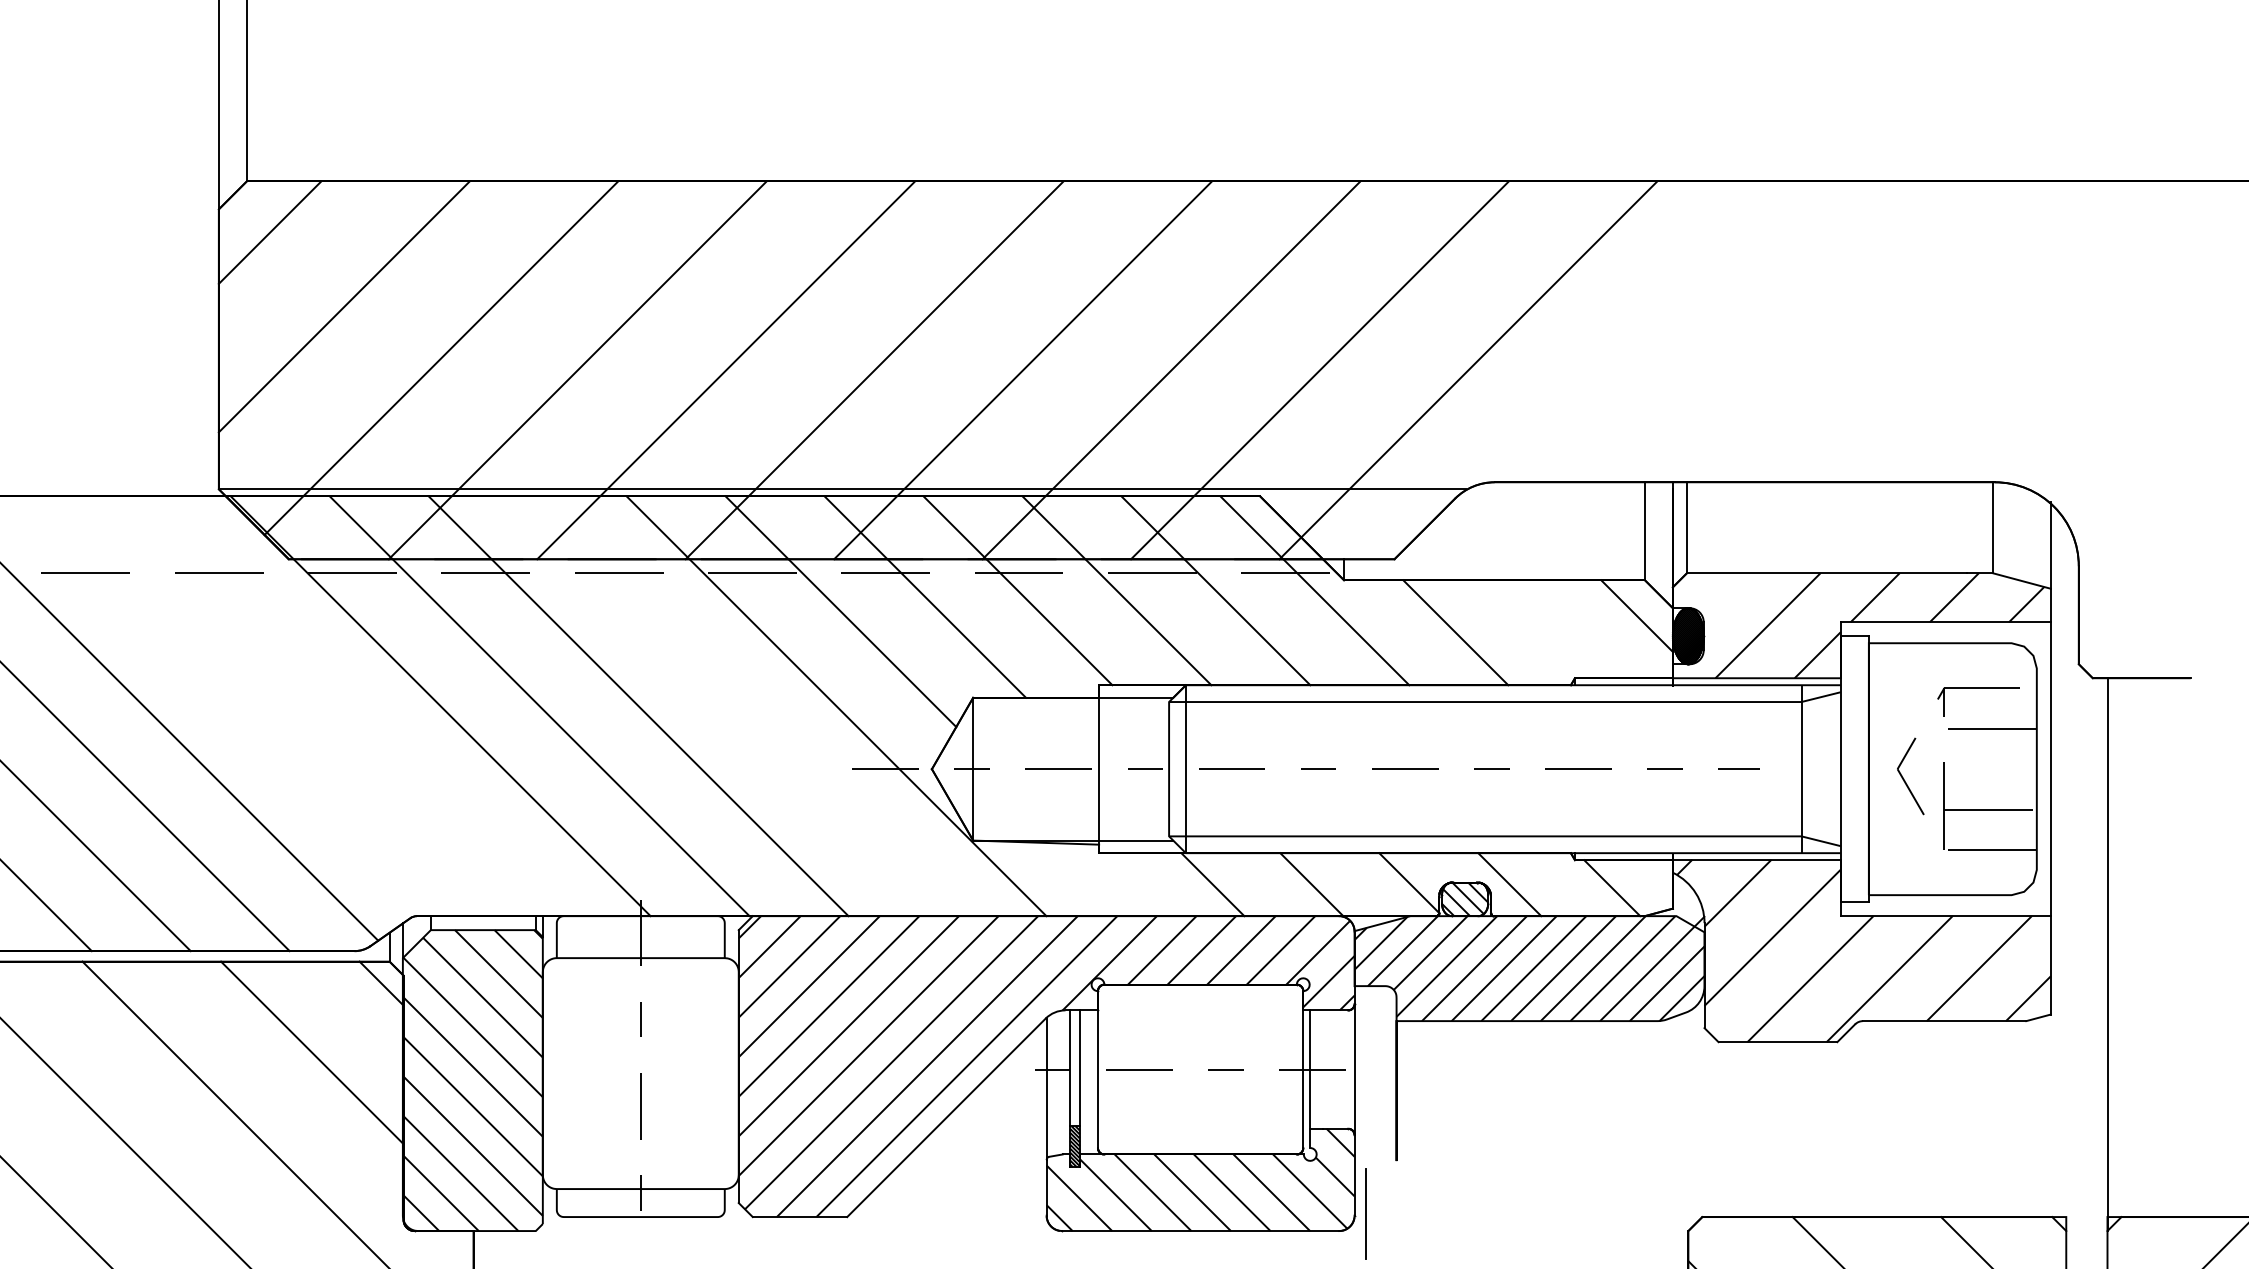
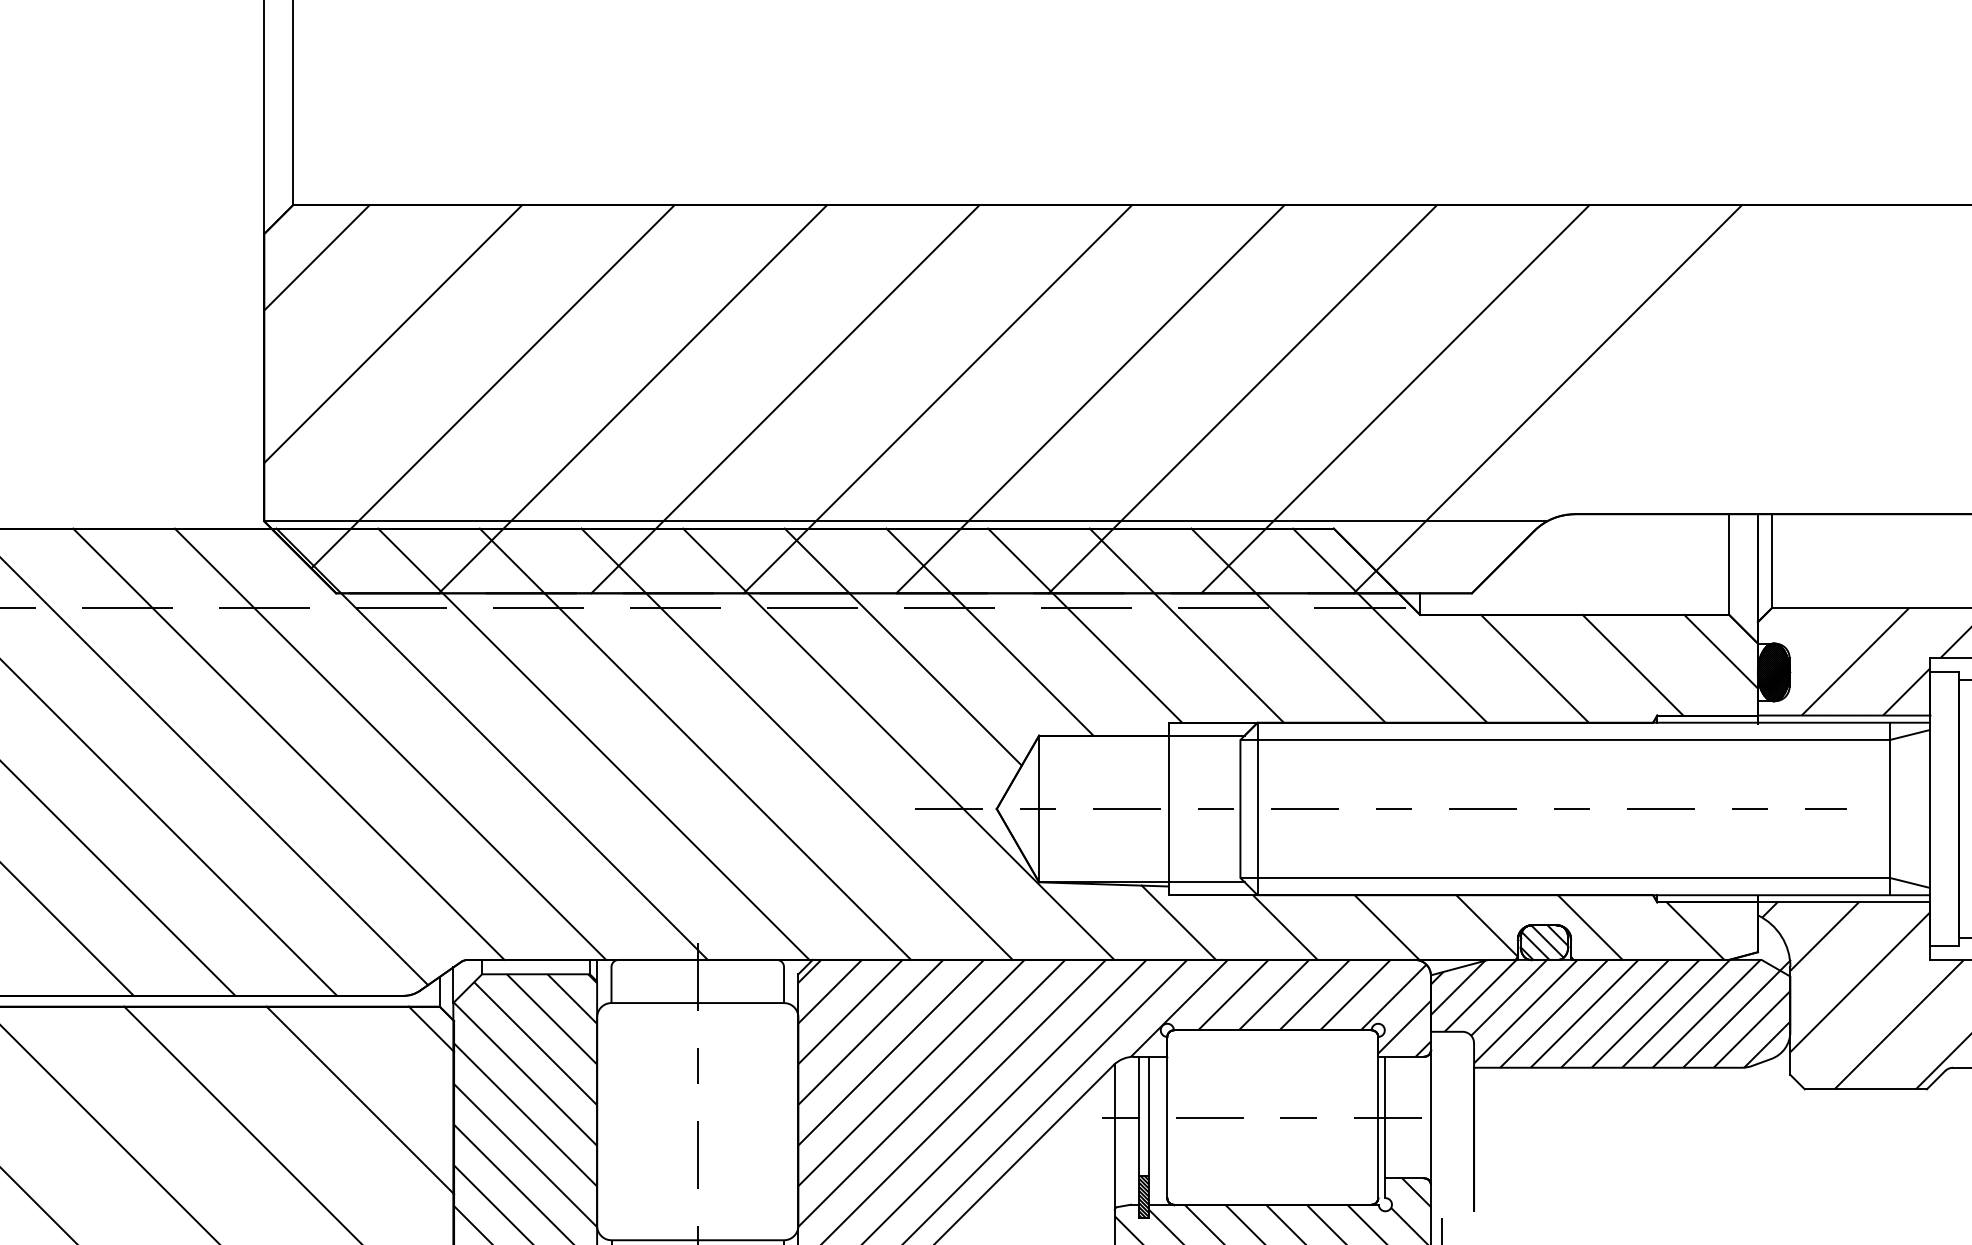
line: (1551, 629) -> (1633, 665), added
line: (242, 706) -> (288, 744), added
line: (341, 706) -> (390, 744), added
line: (737, 706) -> (797, 744), added
line: (1109, 879) -> (1179, 922), added

